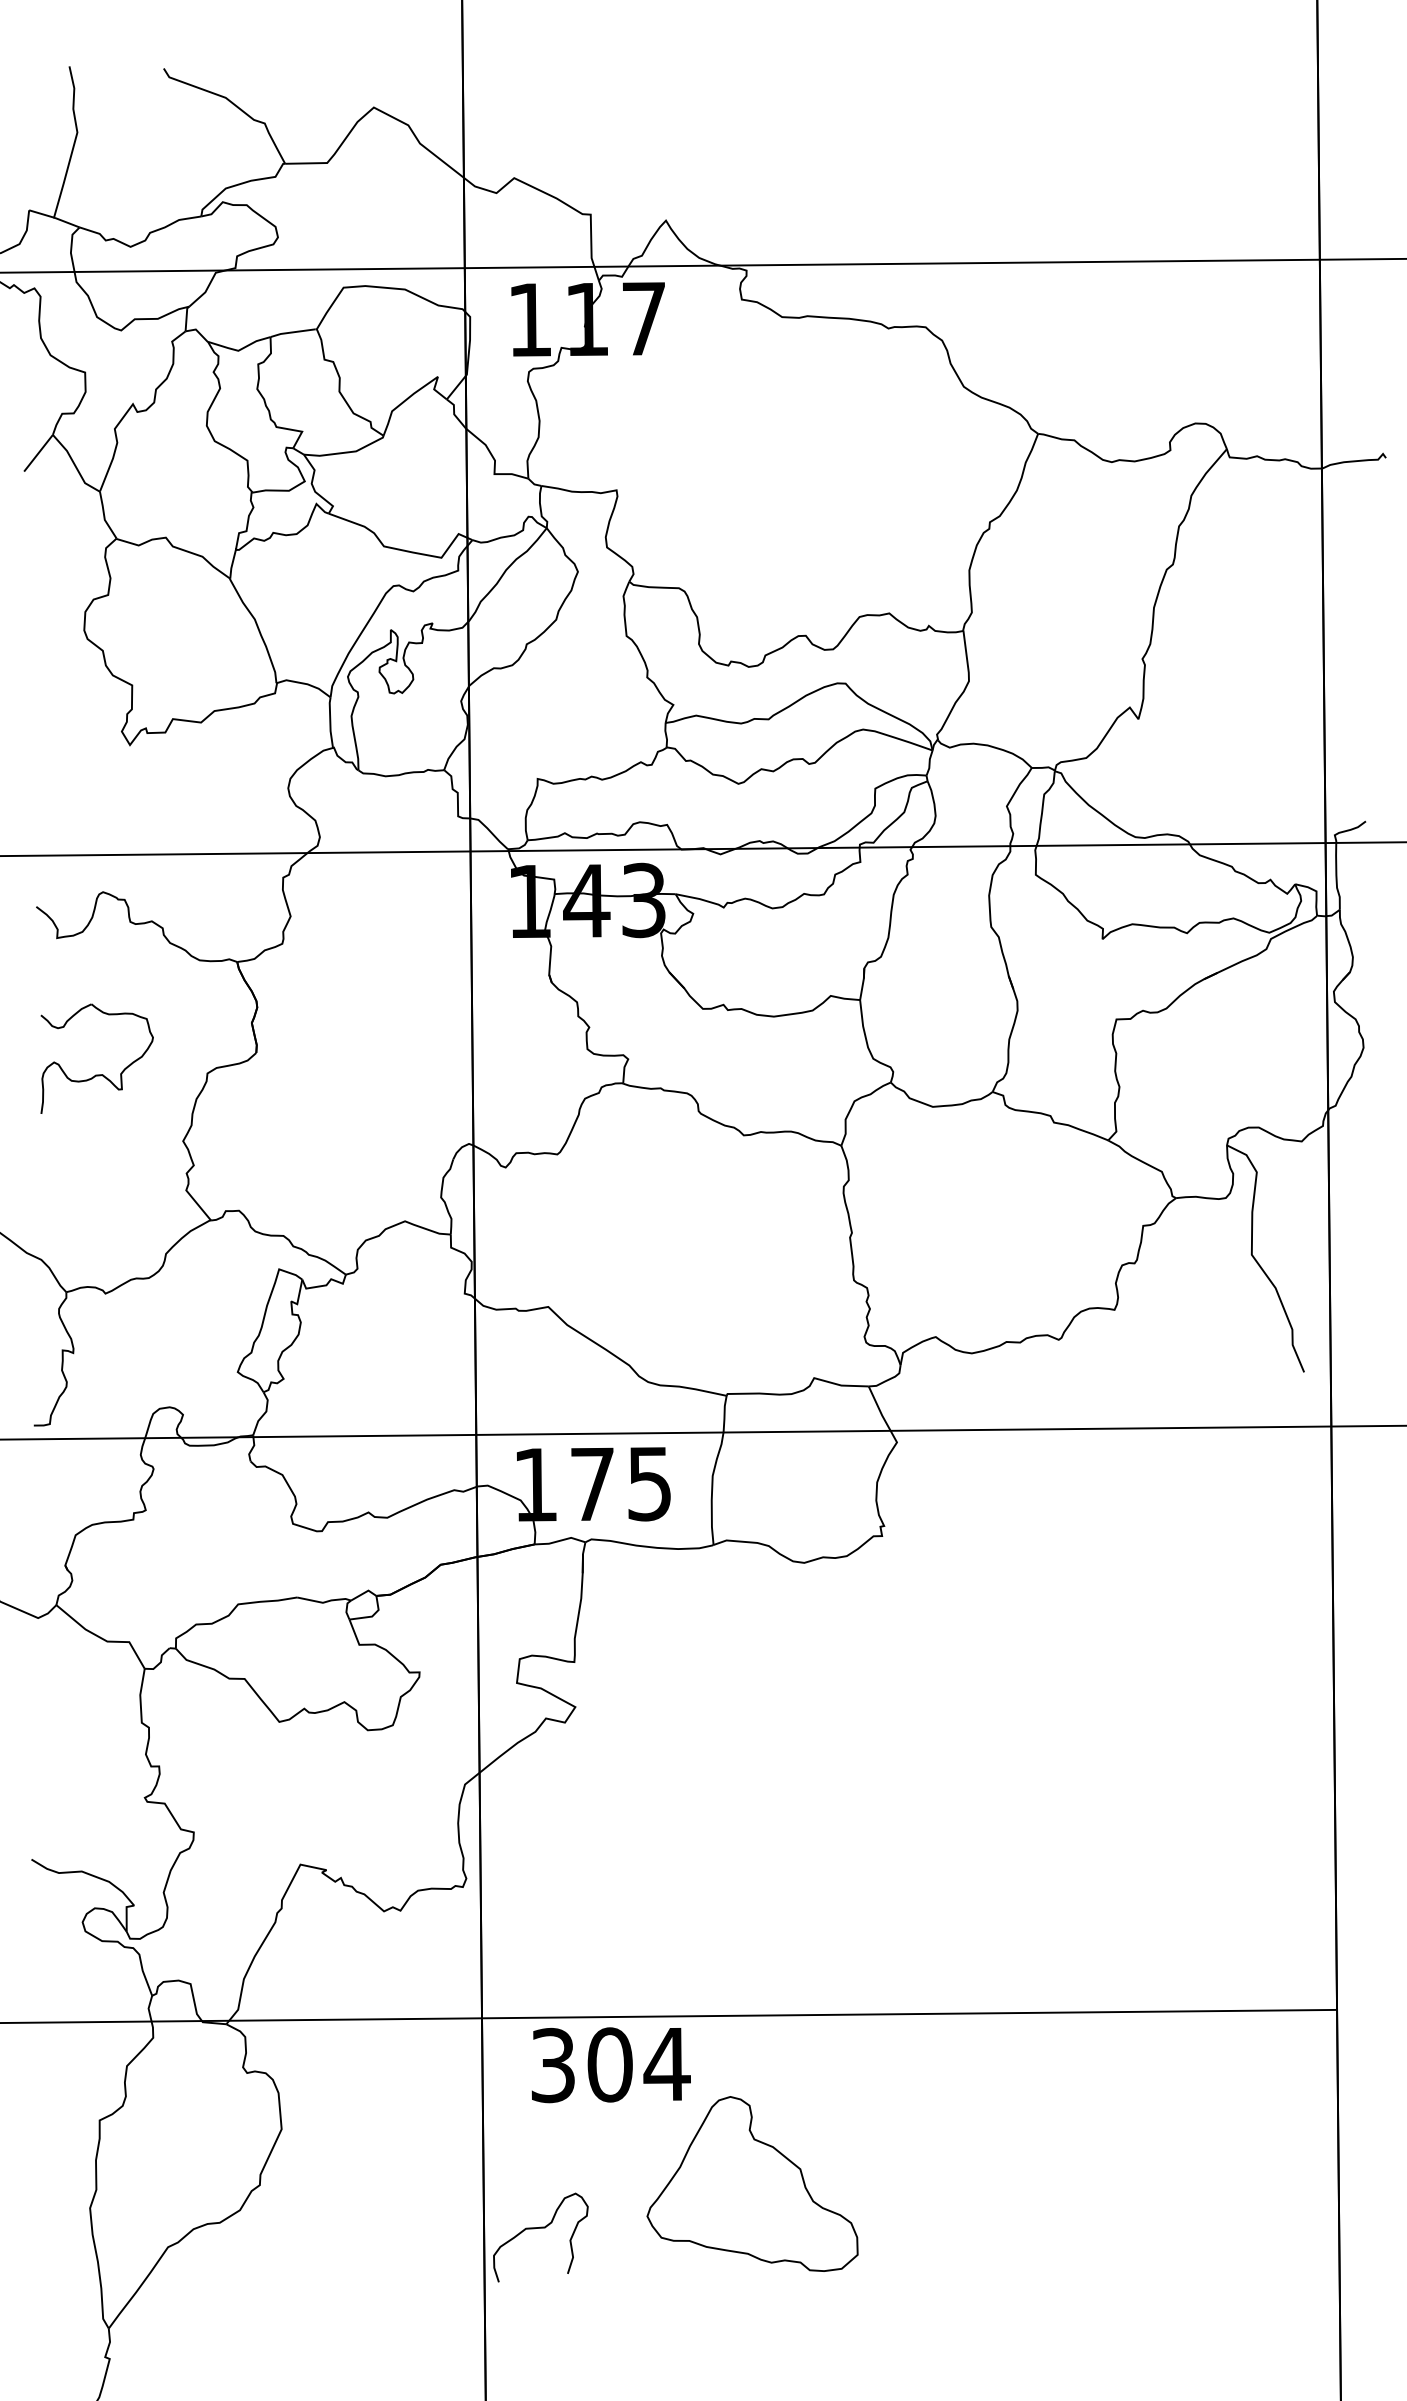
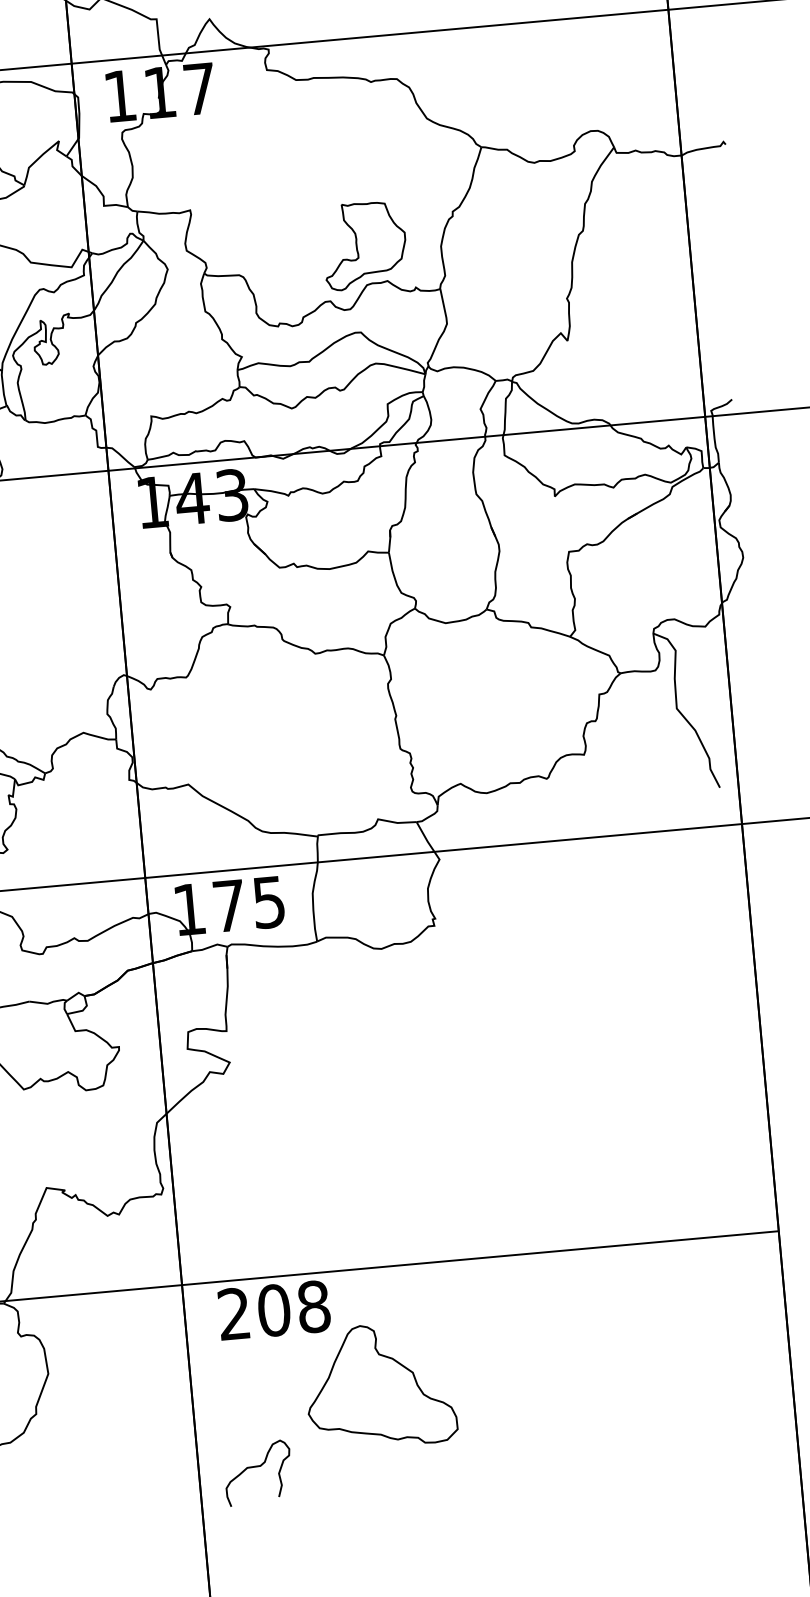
part: (860, 560) -> (364, 245), added
text: (610, 2064) -> (274, 1310), 304 -> 208
curve: (540, 2228) -> (257, 1466), moved

